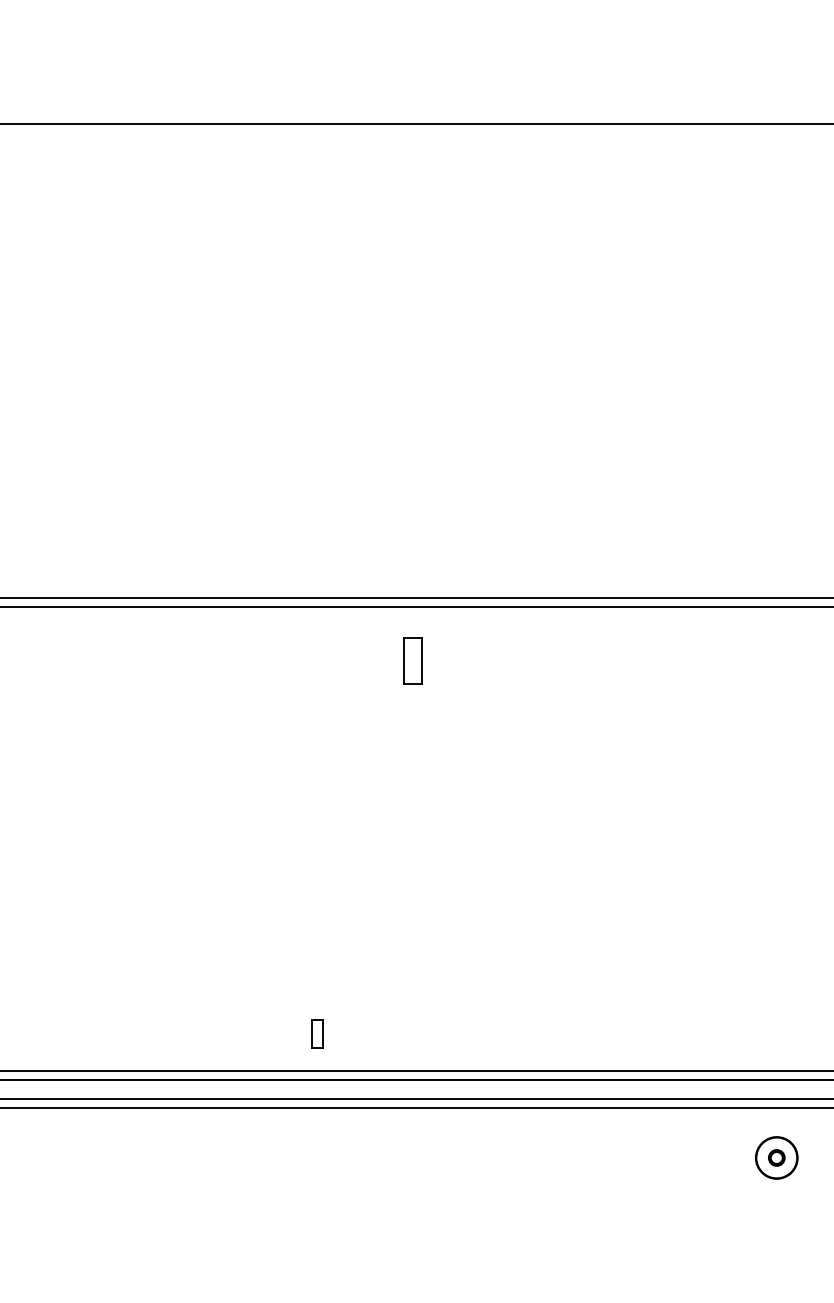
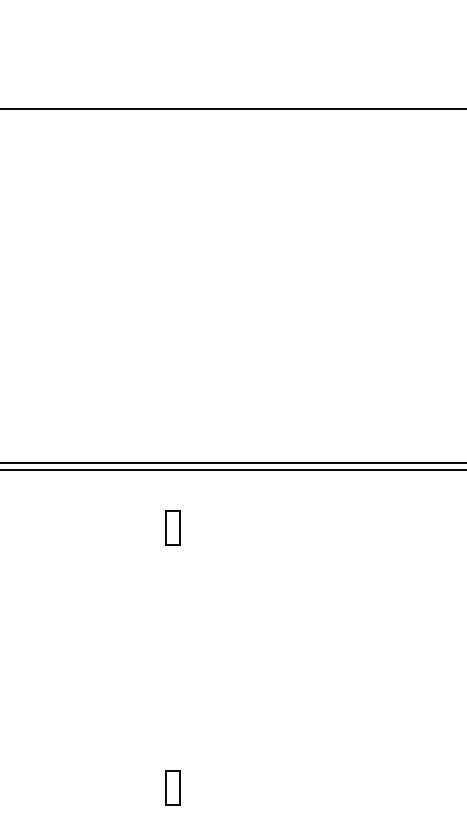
part: (412, 660) -> (173, 527), moved
part: (317, 1033) -> (173, 787), size x1.67

